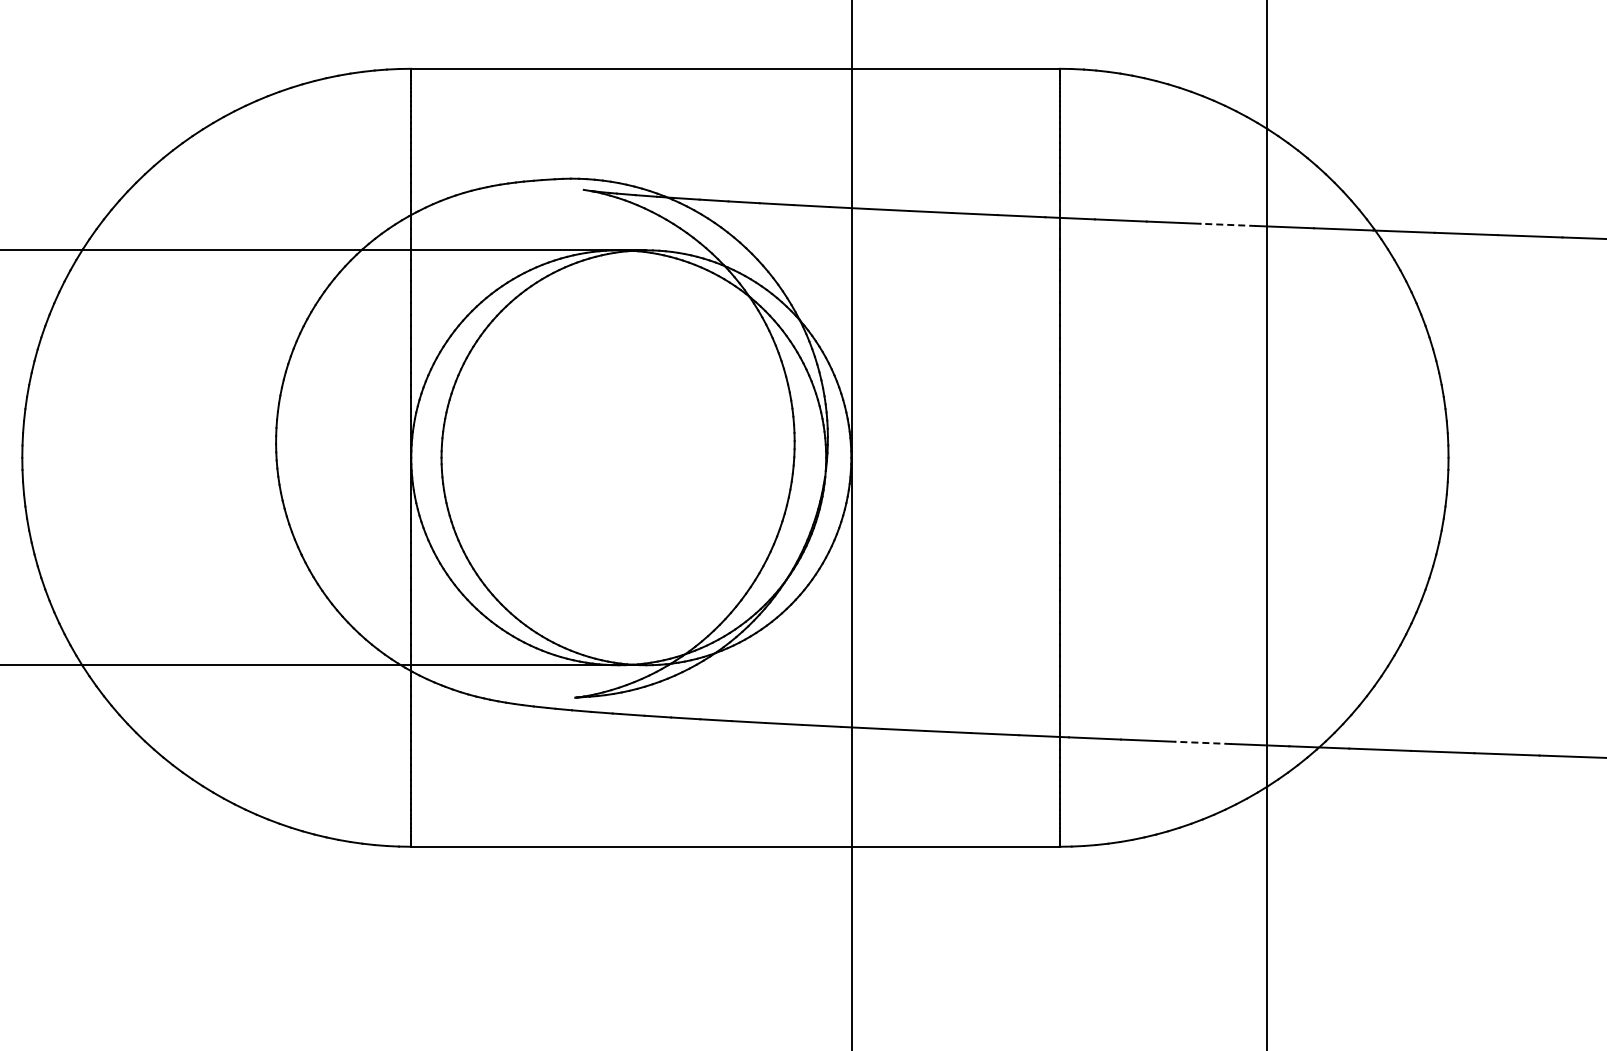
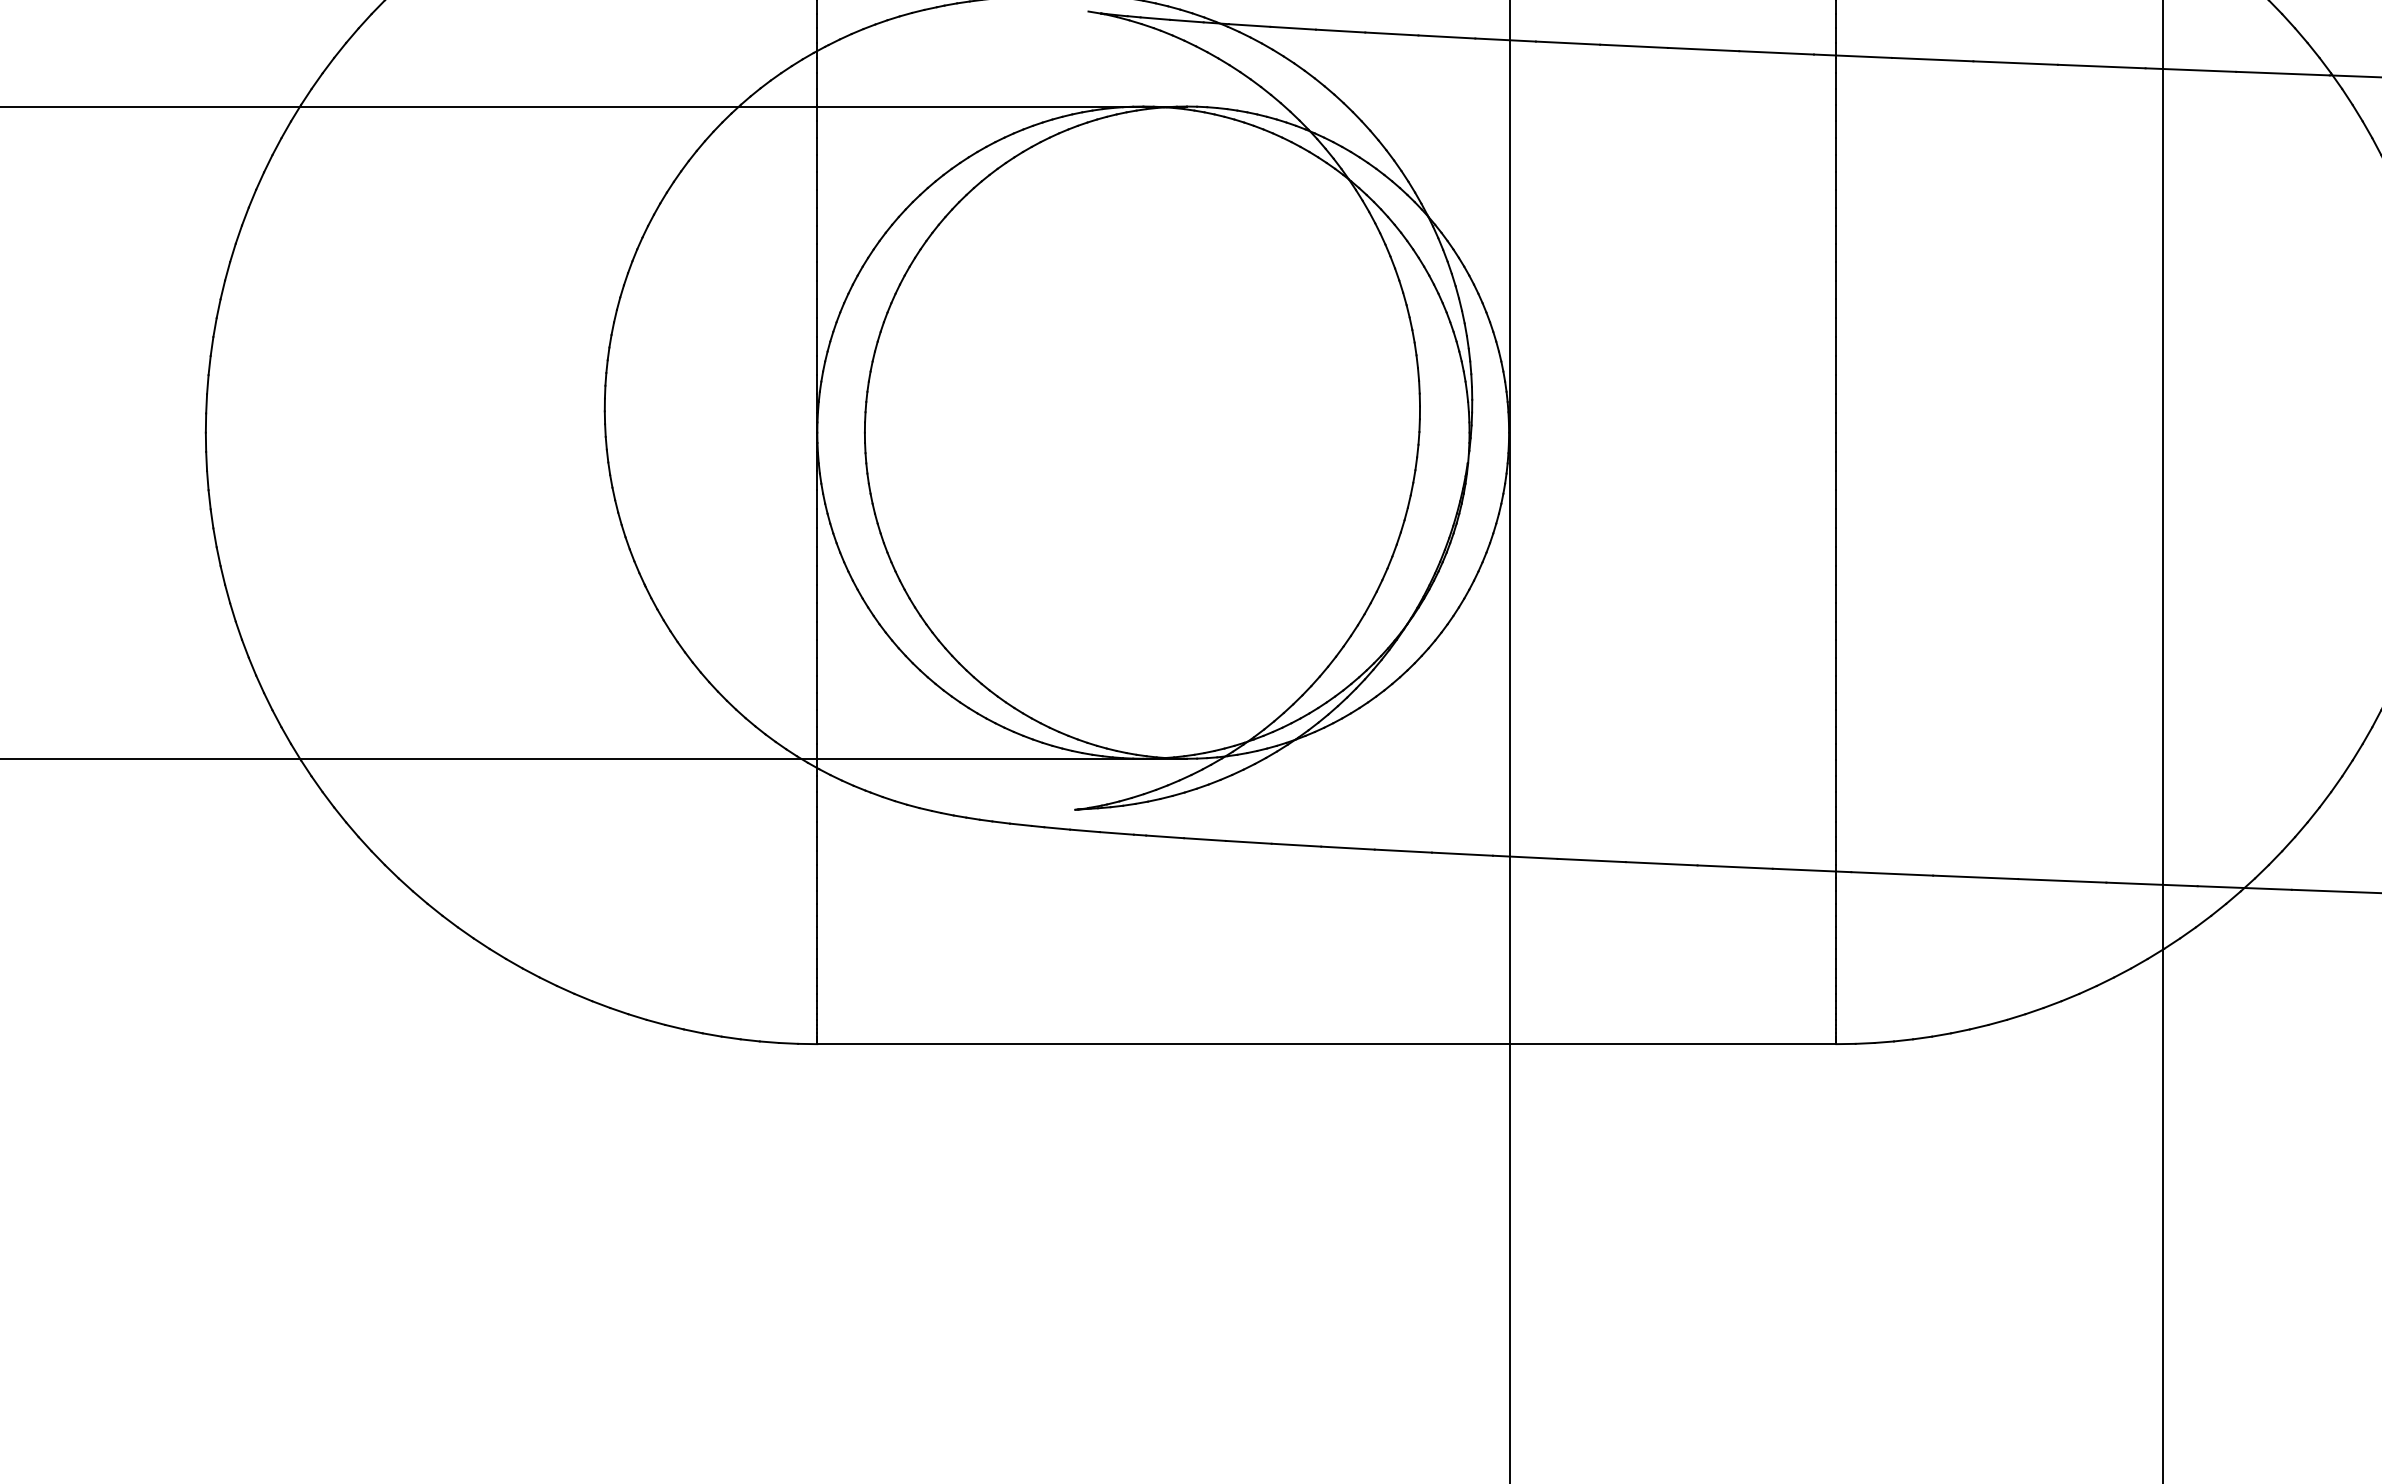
line: (1228, 224) -> (2101, 65), dashed -> solid
line: (1202, 742) -> (2061, 880), dashed -> solid

